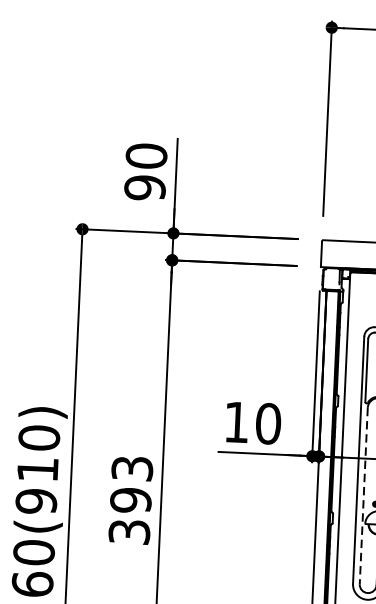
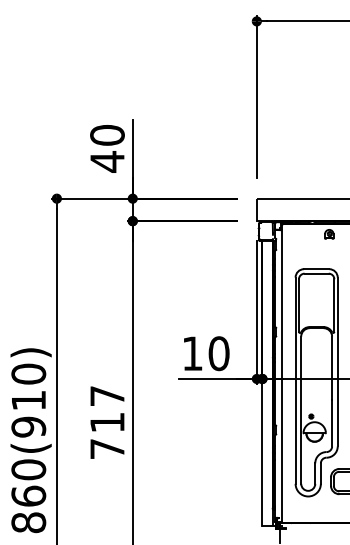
text: (145, 187) -> (107, 161), 90 -> 40
line: (364, 496) -> (301, 410), dashed -> solid
text: (130, 500) -> (107, 422), 393 -> 717

